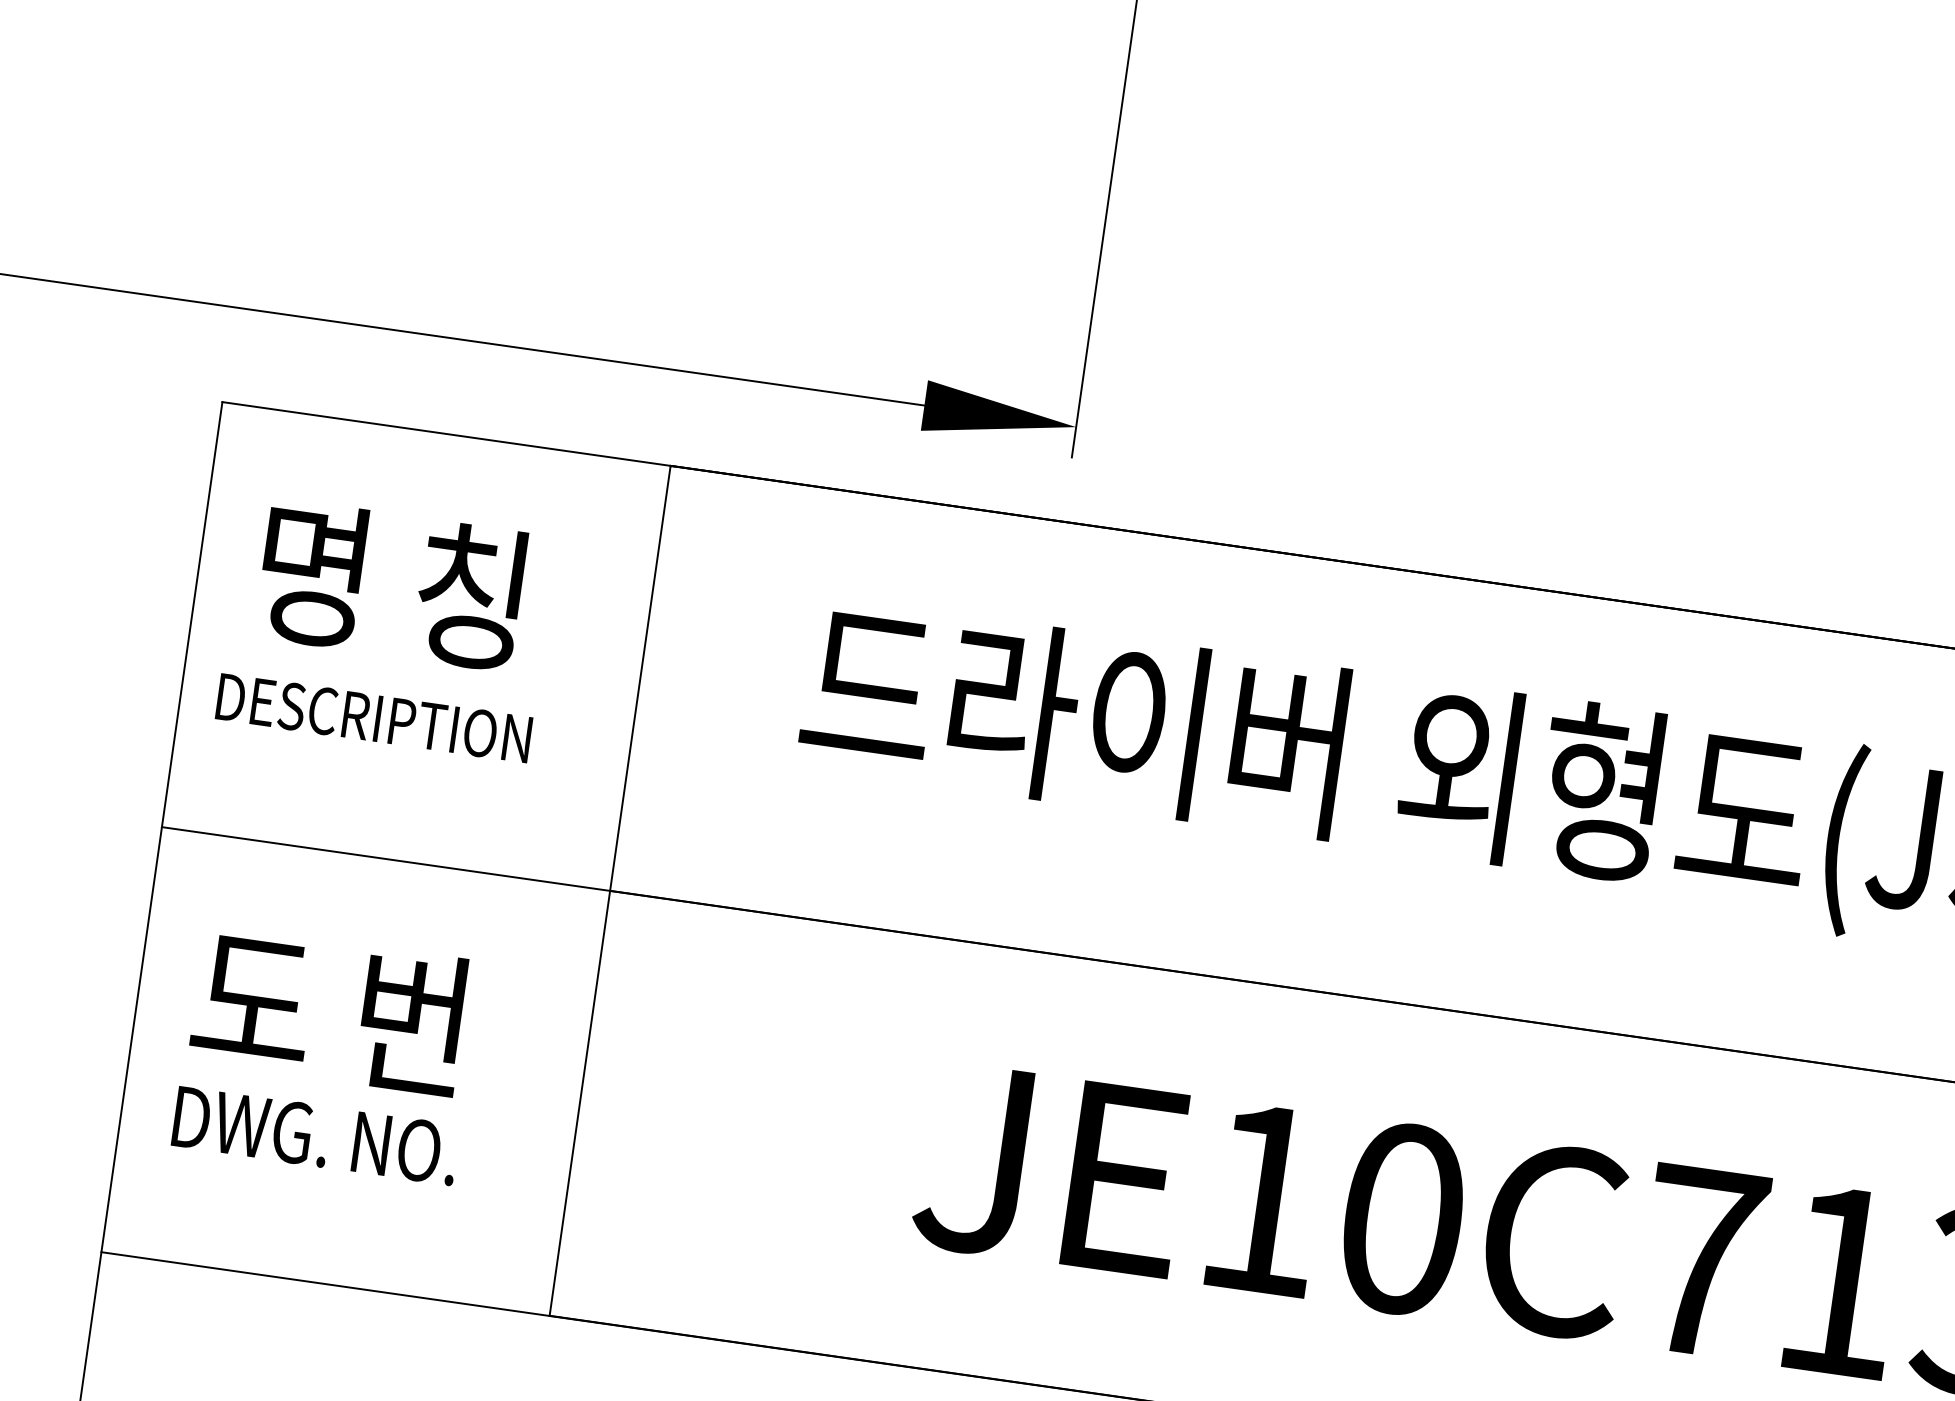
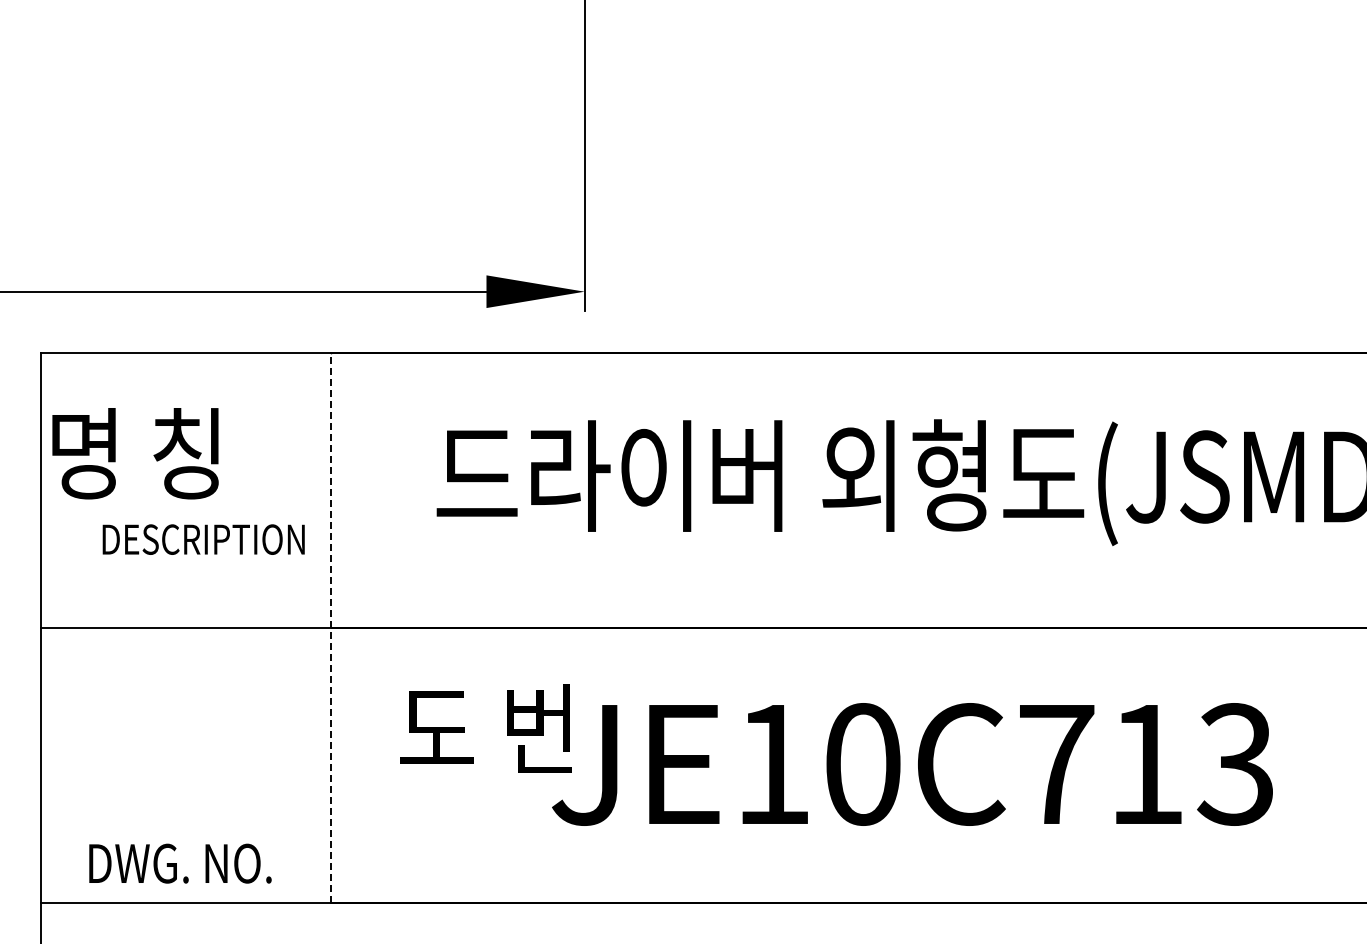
text: (391, 584) -> (135, 453), moved
text: (373, 717) -> (203, 539), moved
line: (609, 890) -> (330, 627), solid -> dashed
text: (329, 1009) -> (485, 728), moved
text: (315, 1135) -> (180, 863), moved

